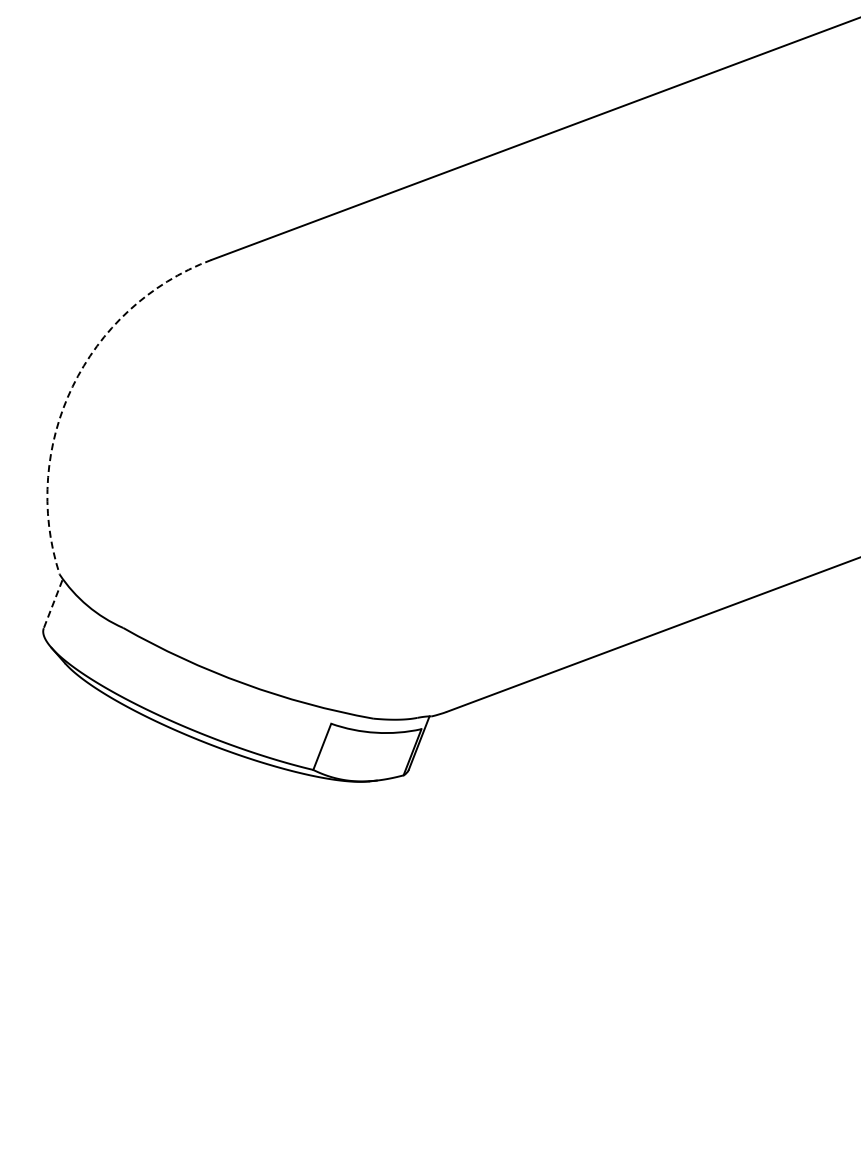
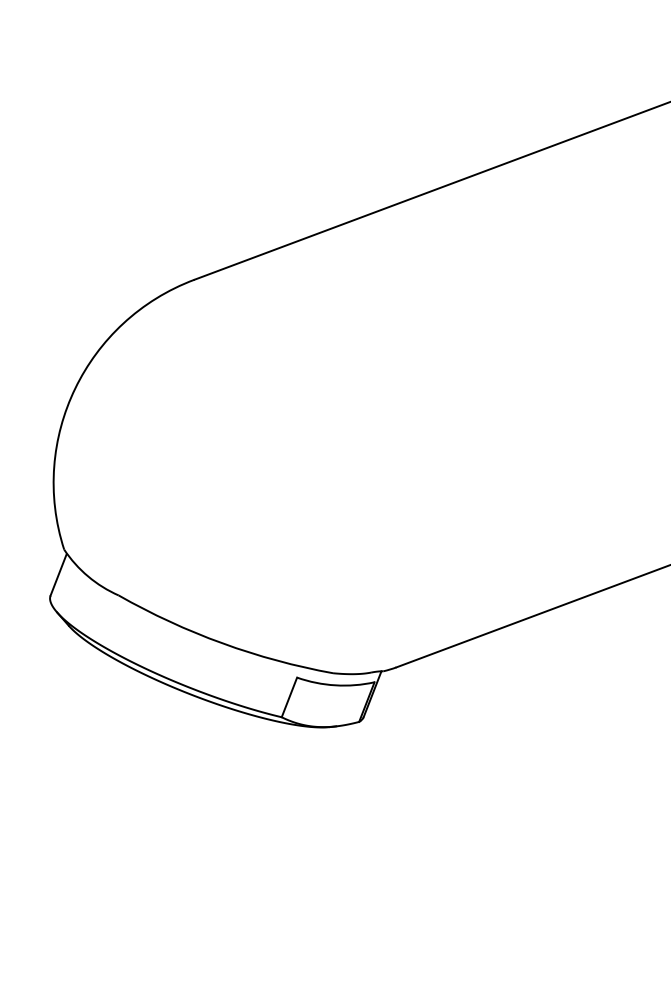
arc: (72, 386) -> (75, 388), dashed -> solid
line: (53, 604) -> (58, 575), dashed -> solid

